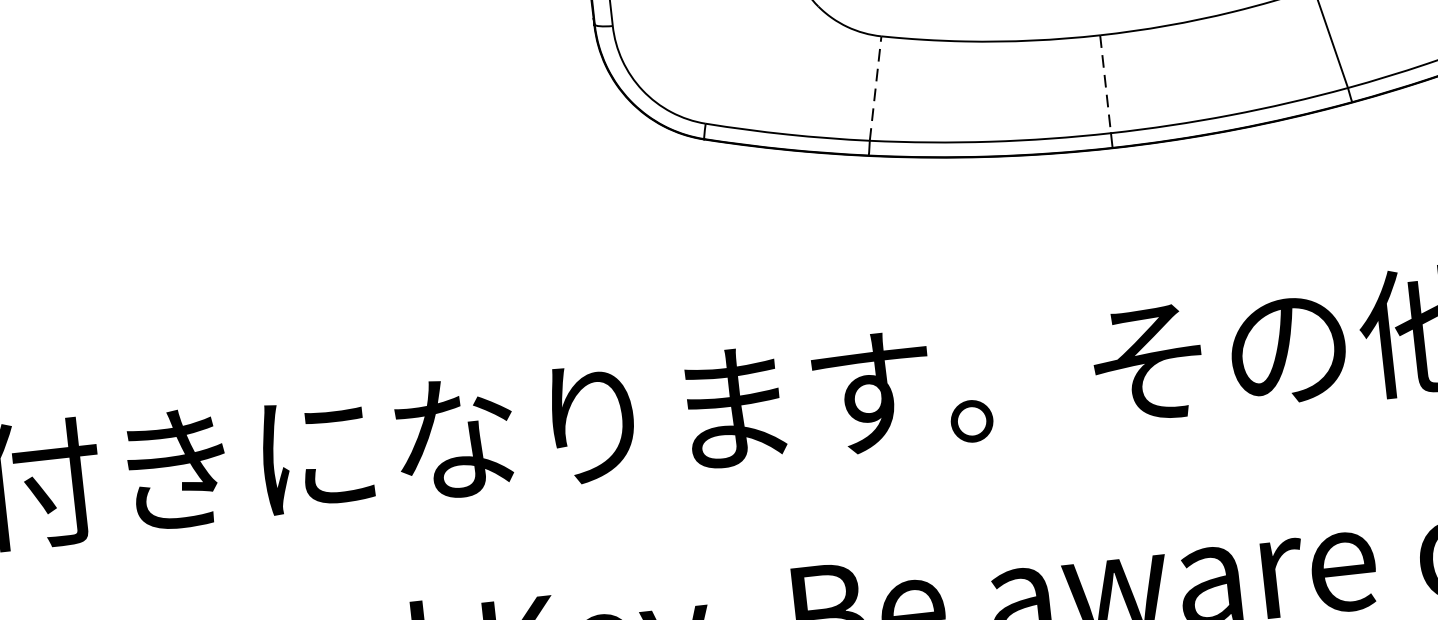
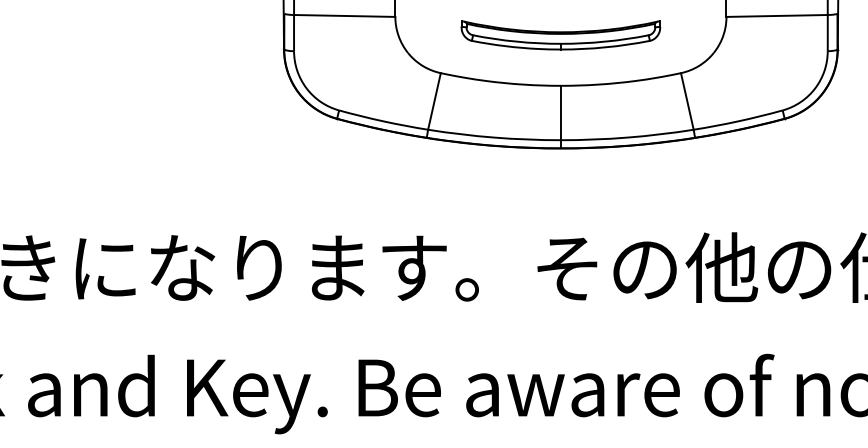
line: (1104, 85) -> (560, 113), dashed -> solid
line: (875, 88) -> (434, 101), dashed -> solid

